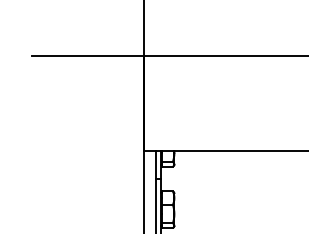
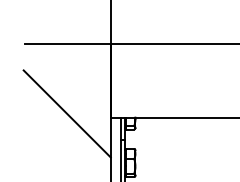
hatch: (86, 145) -> (67, 113), added

